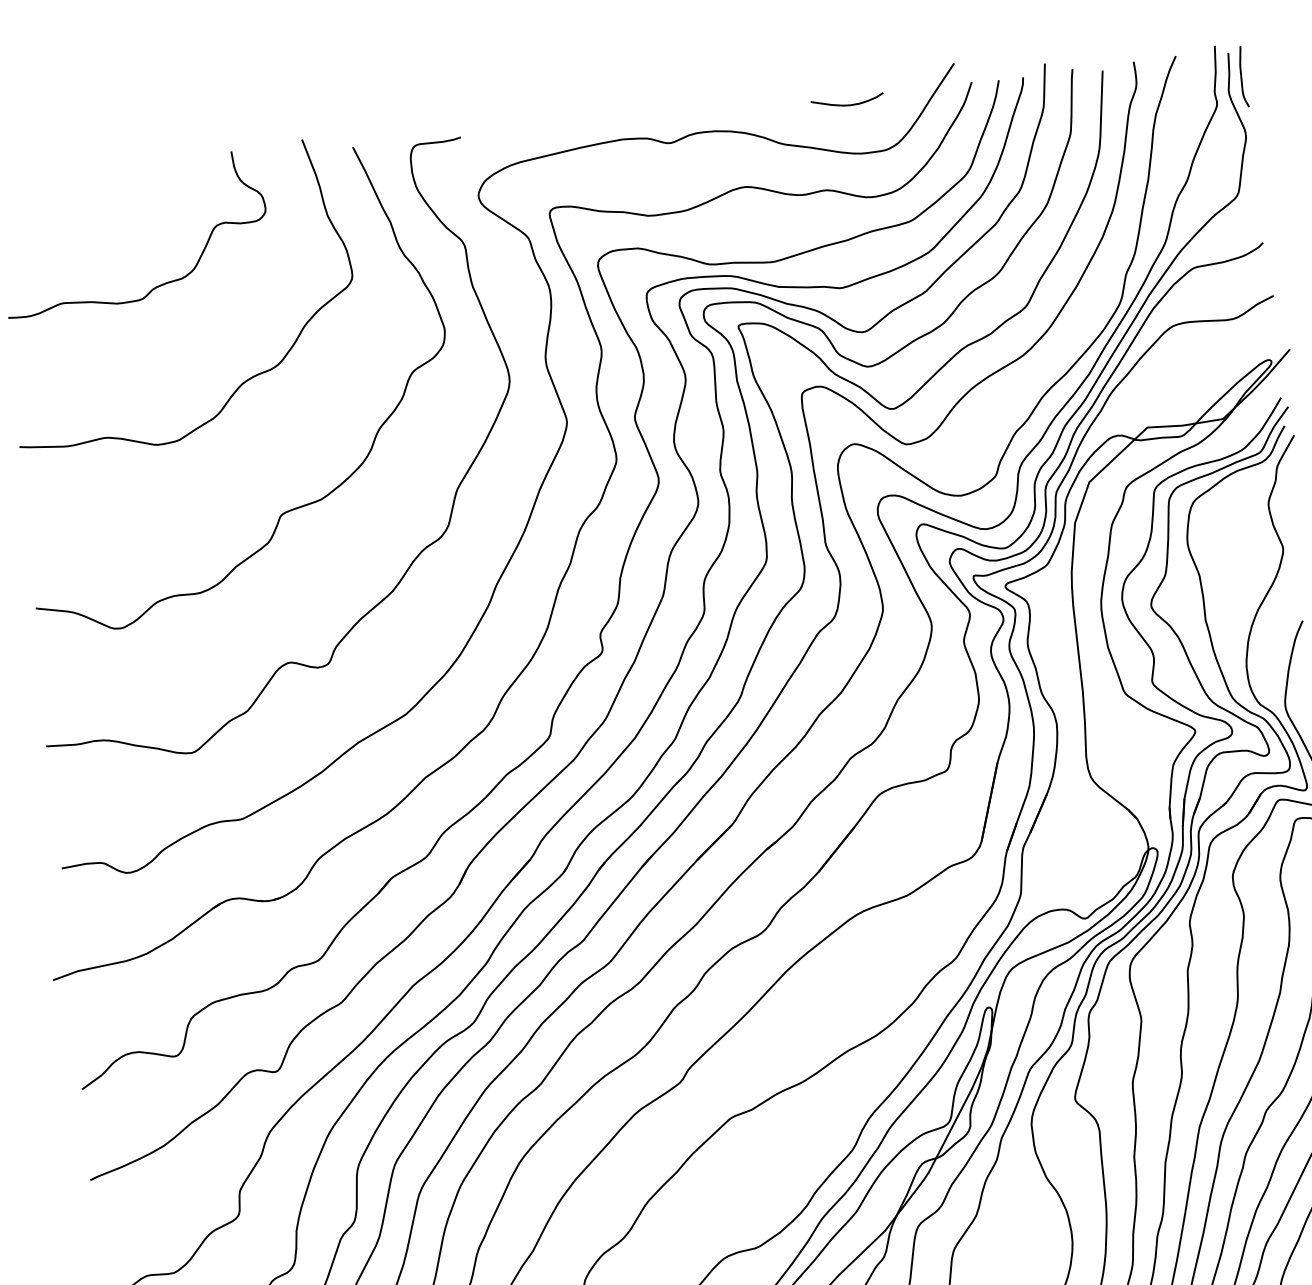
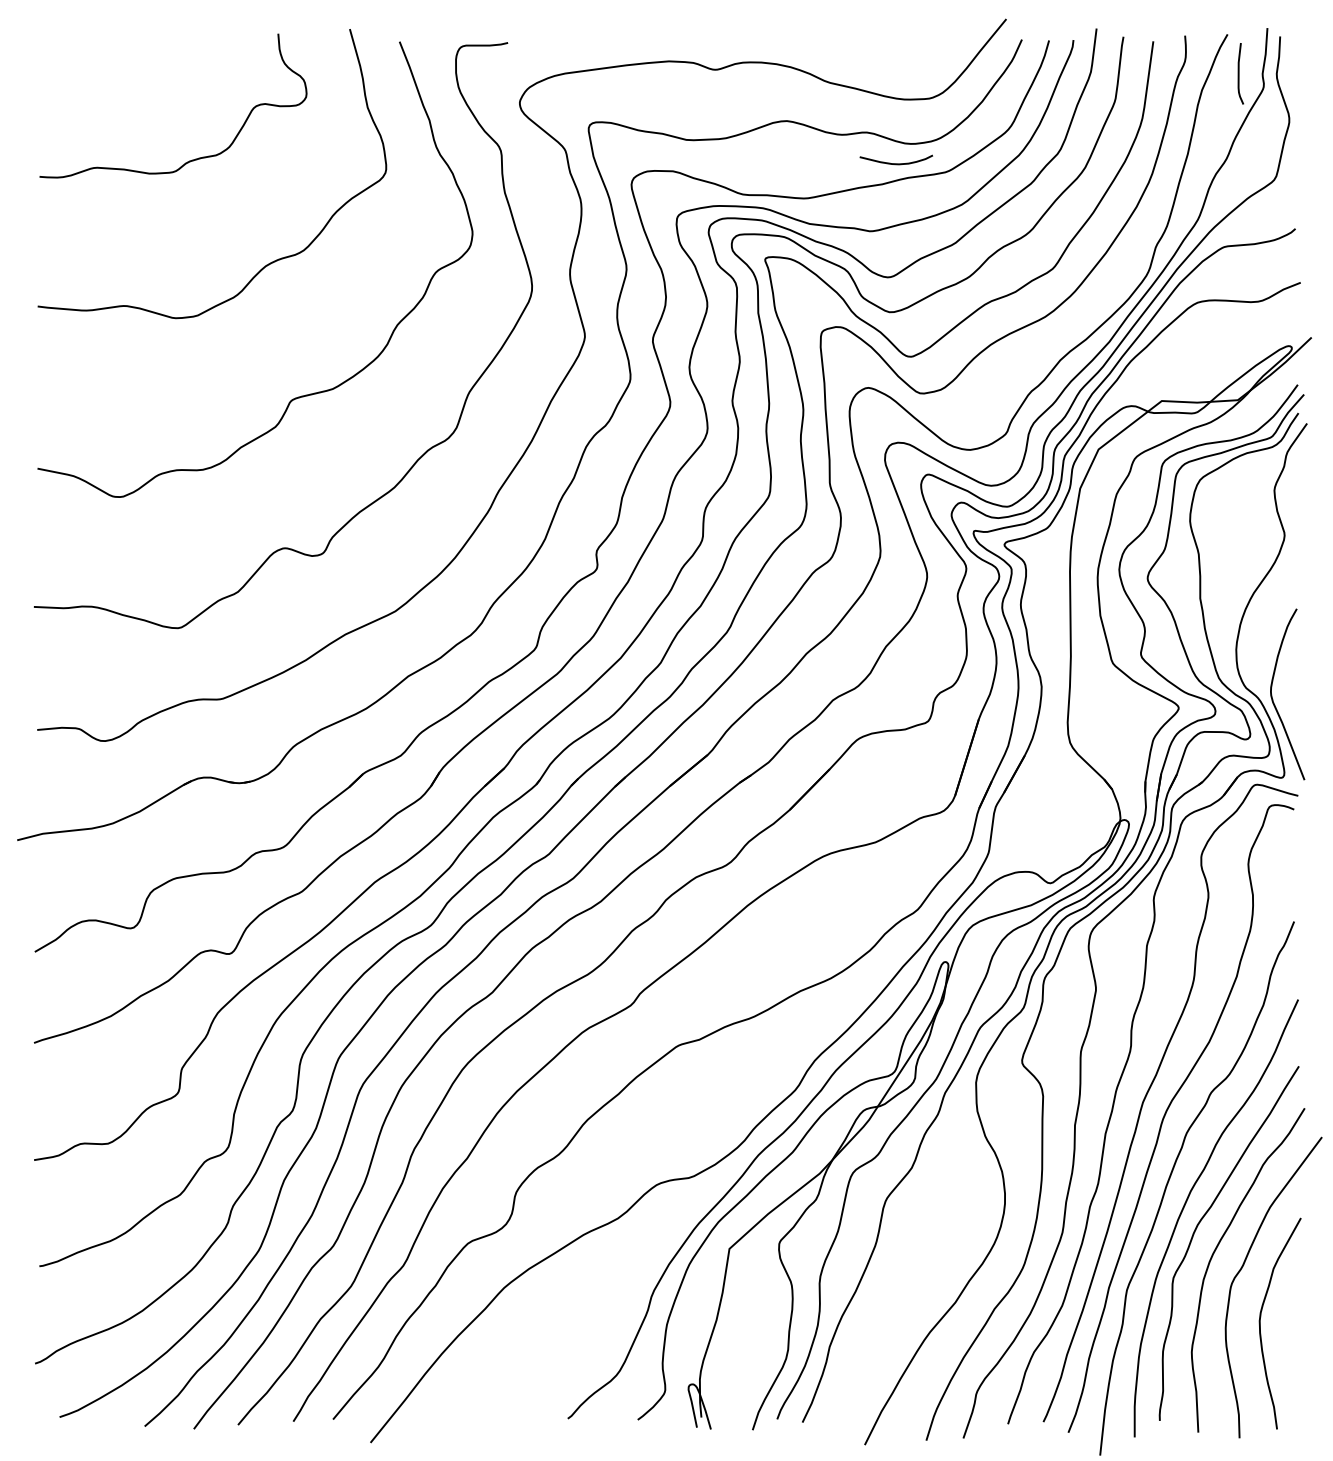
curve: (1242, 76) -> (1239, 73), moved
curve: (847, 104) -> (896, 163), moved

